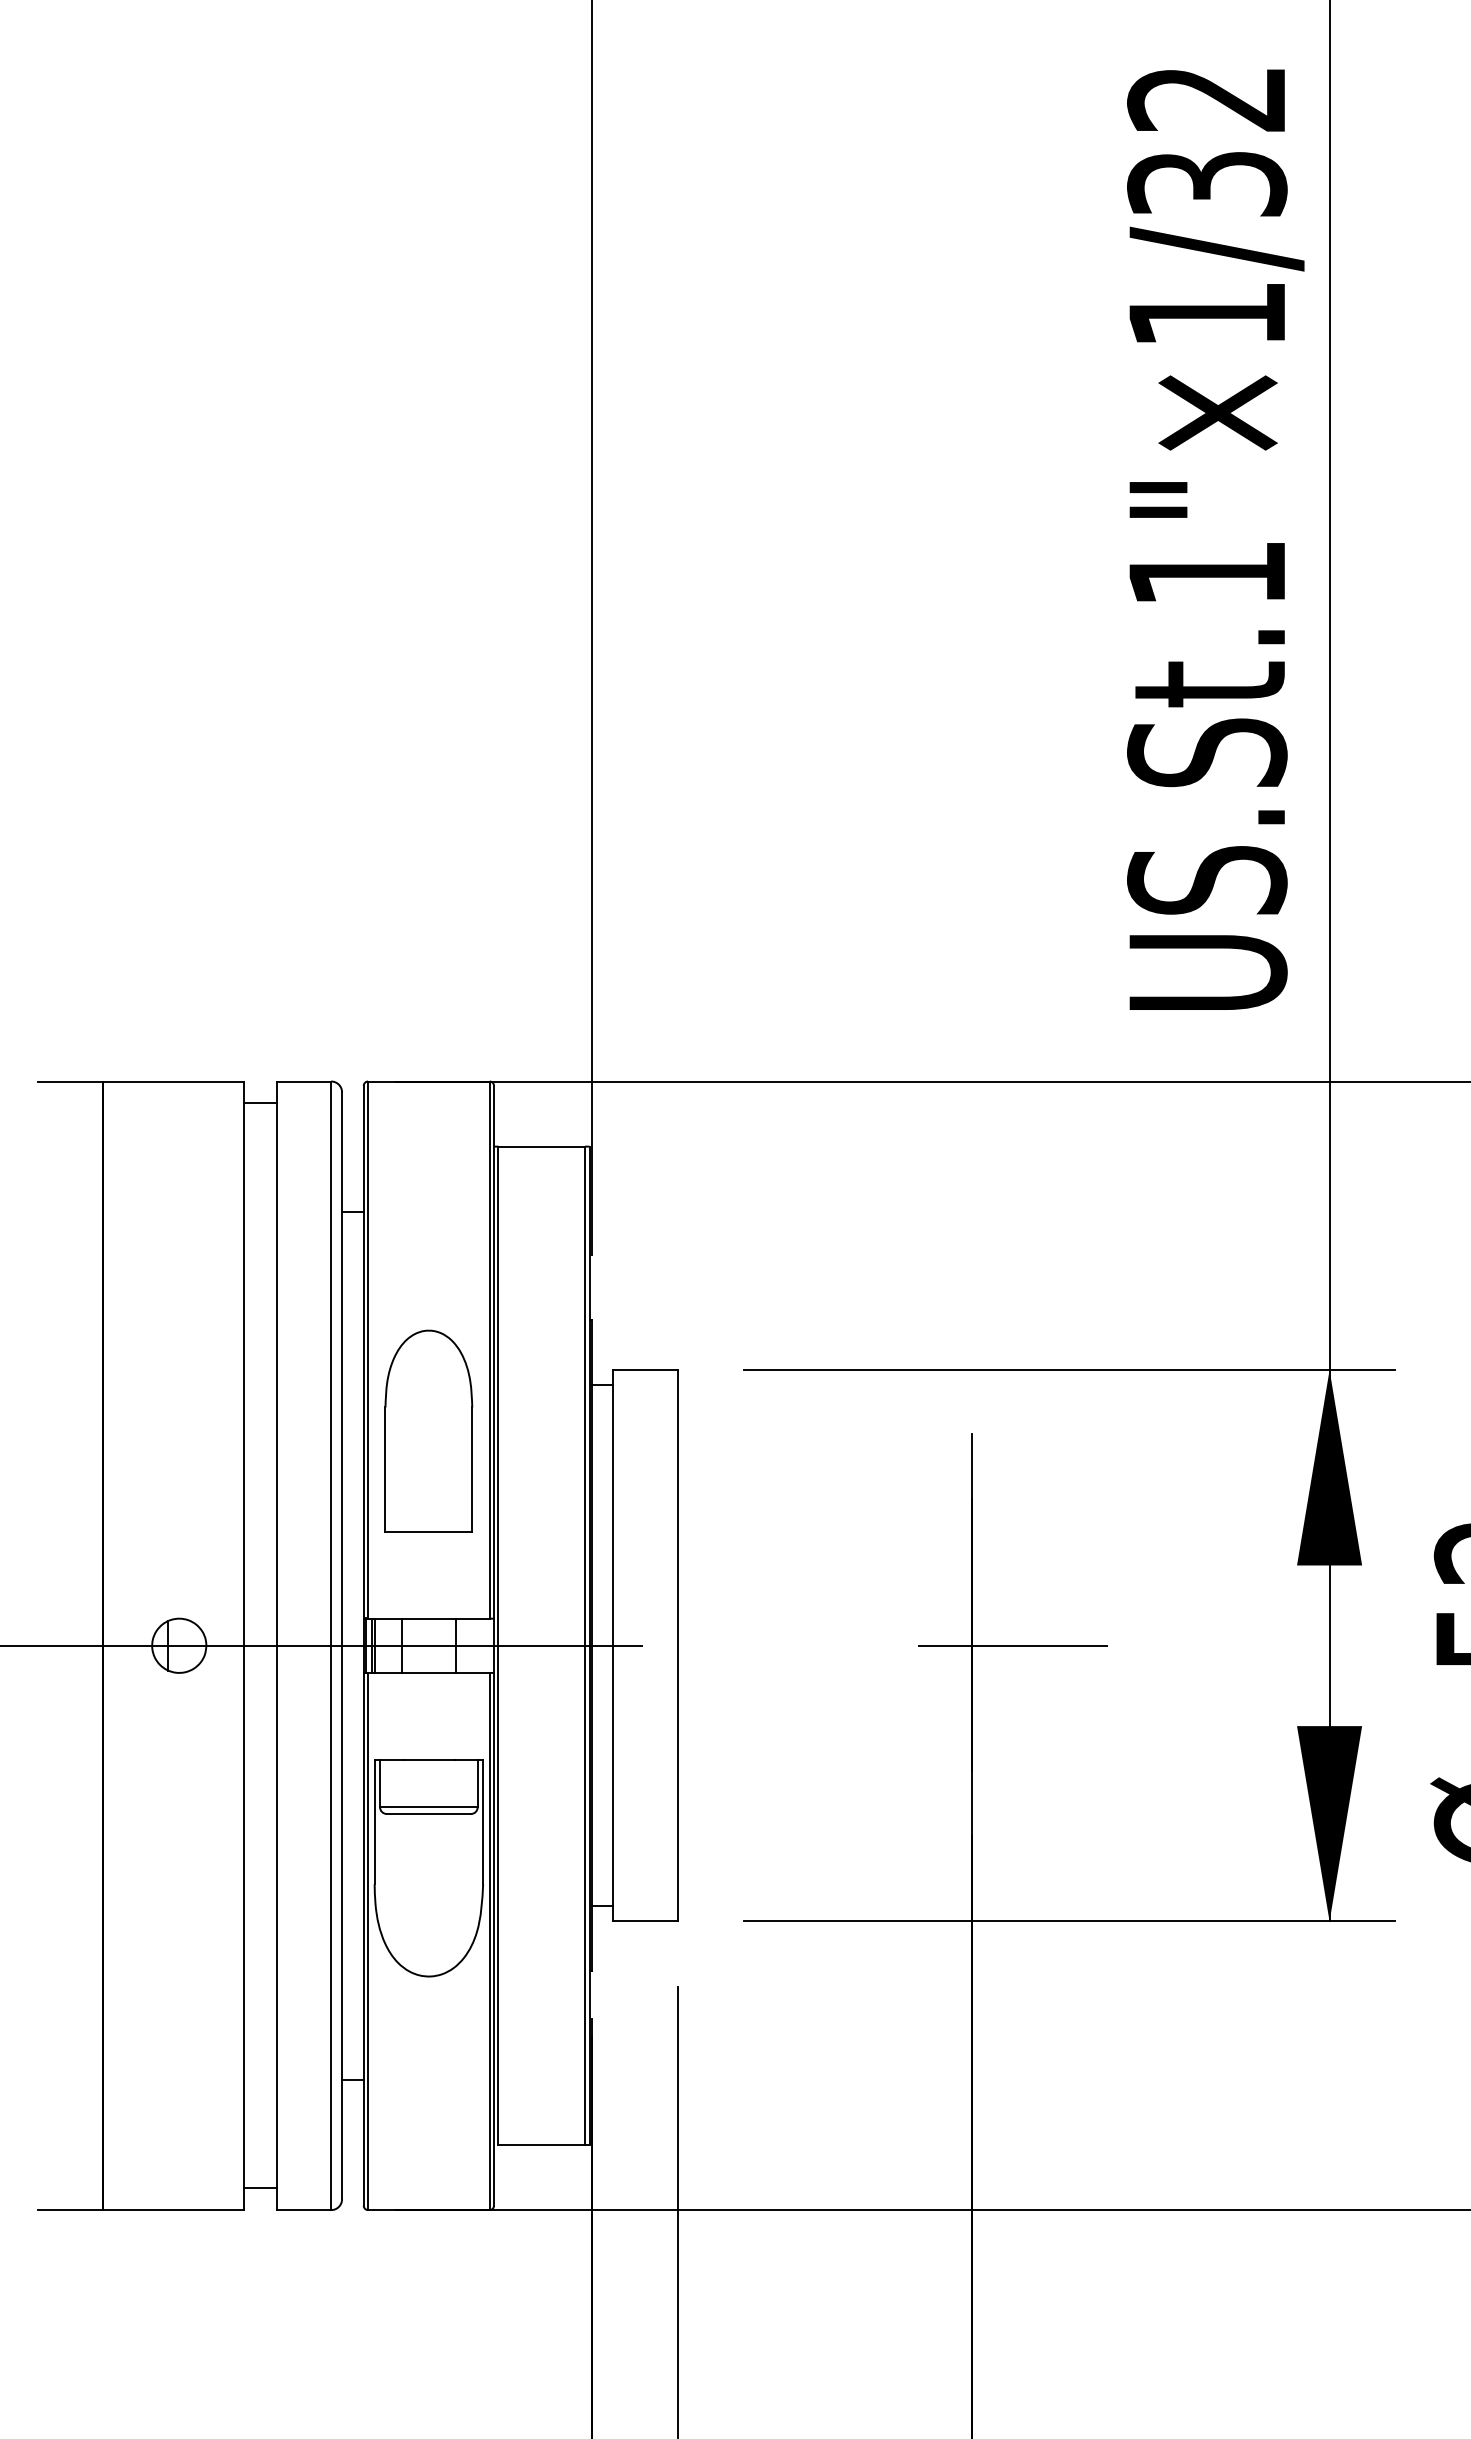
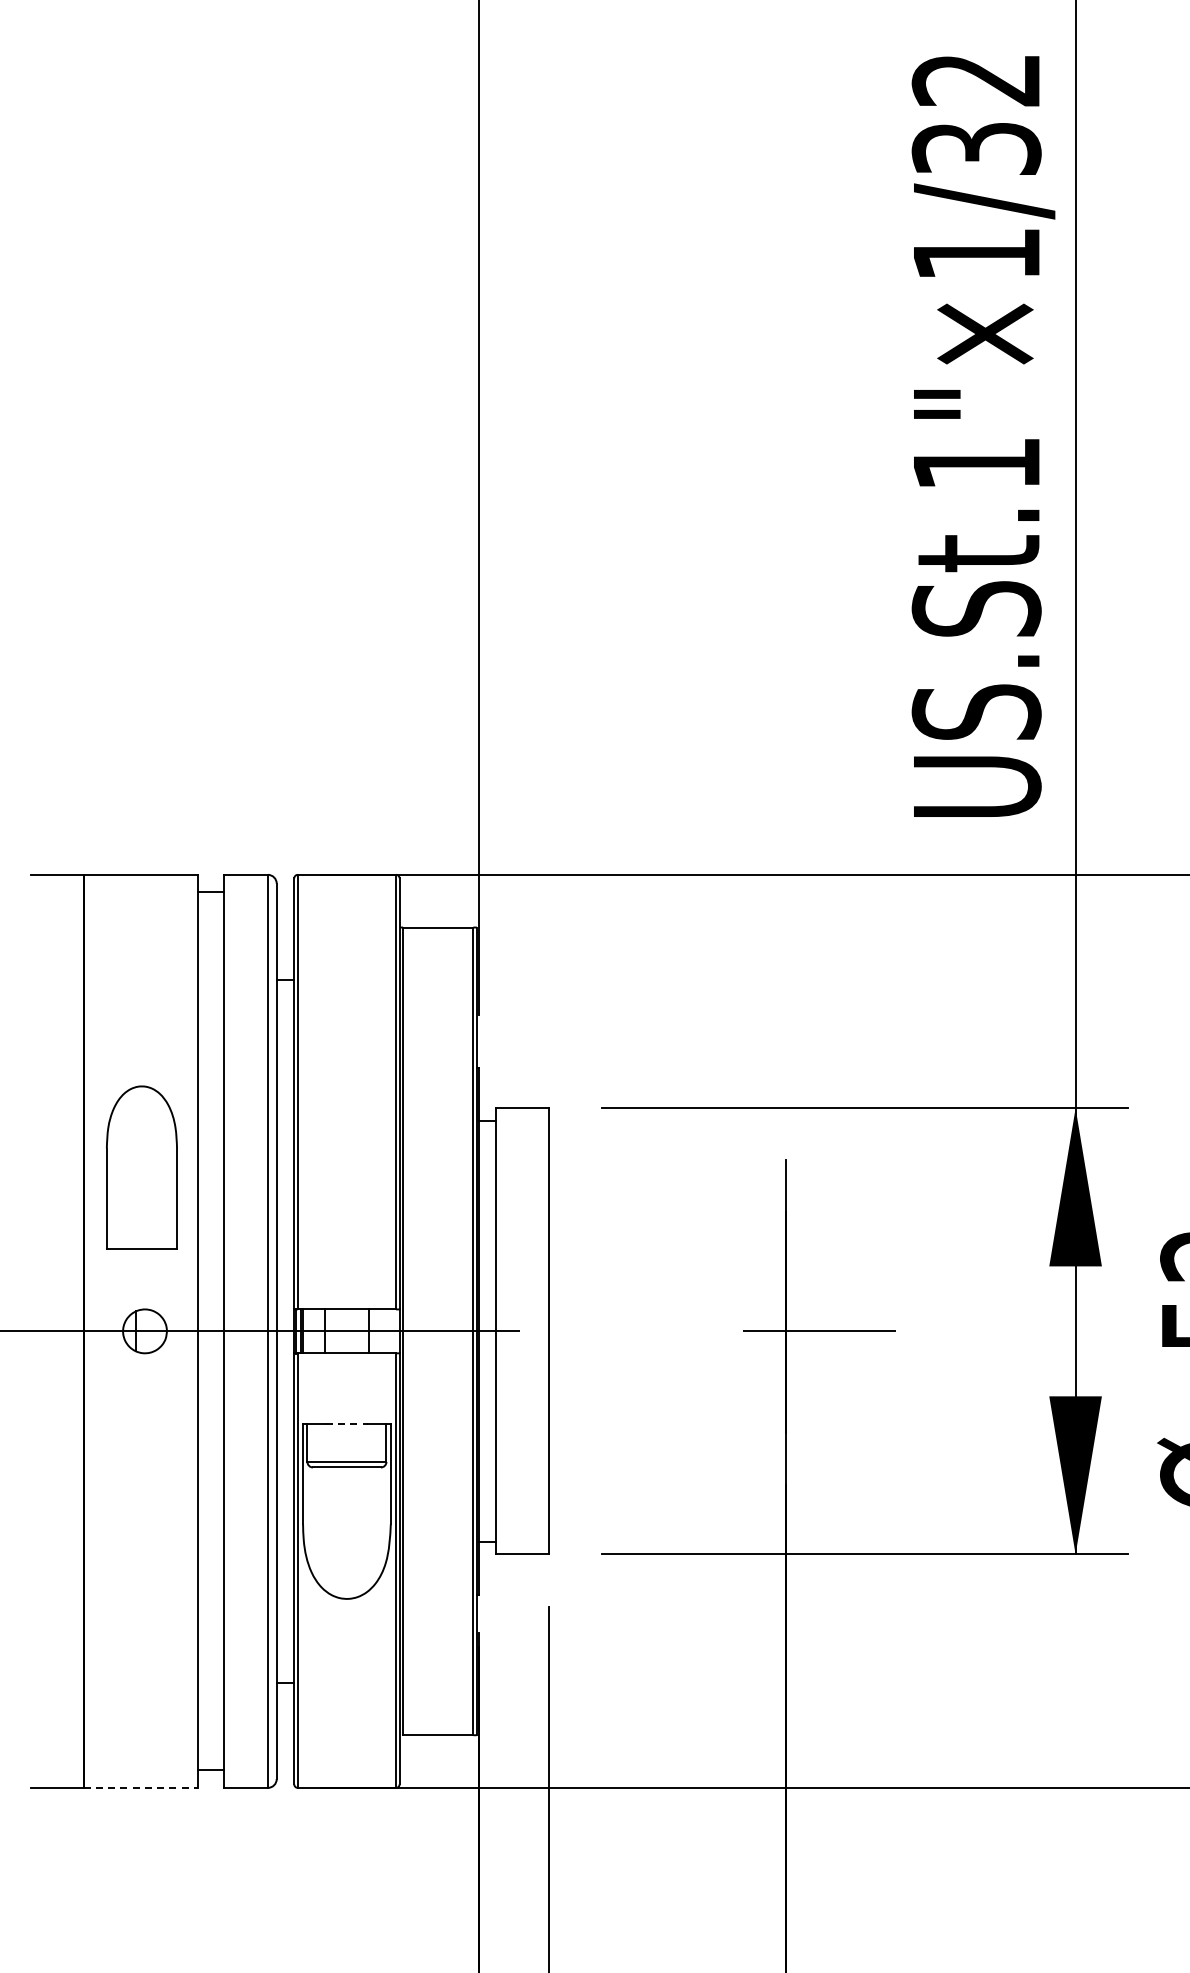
part: (428, 1430) -> (141, 1167), moved
line: (429, 1759) -> (347, 1423), solid -> dashed
line: (174, 2209) -> (141, 1787), solid -> dashed

